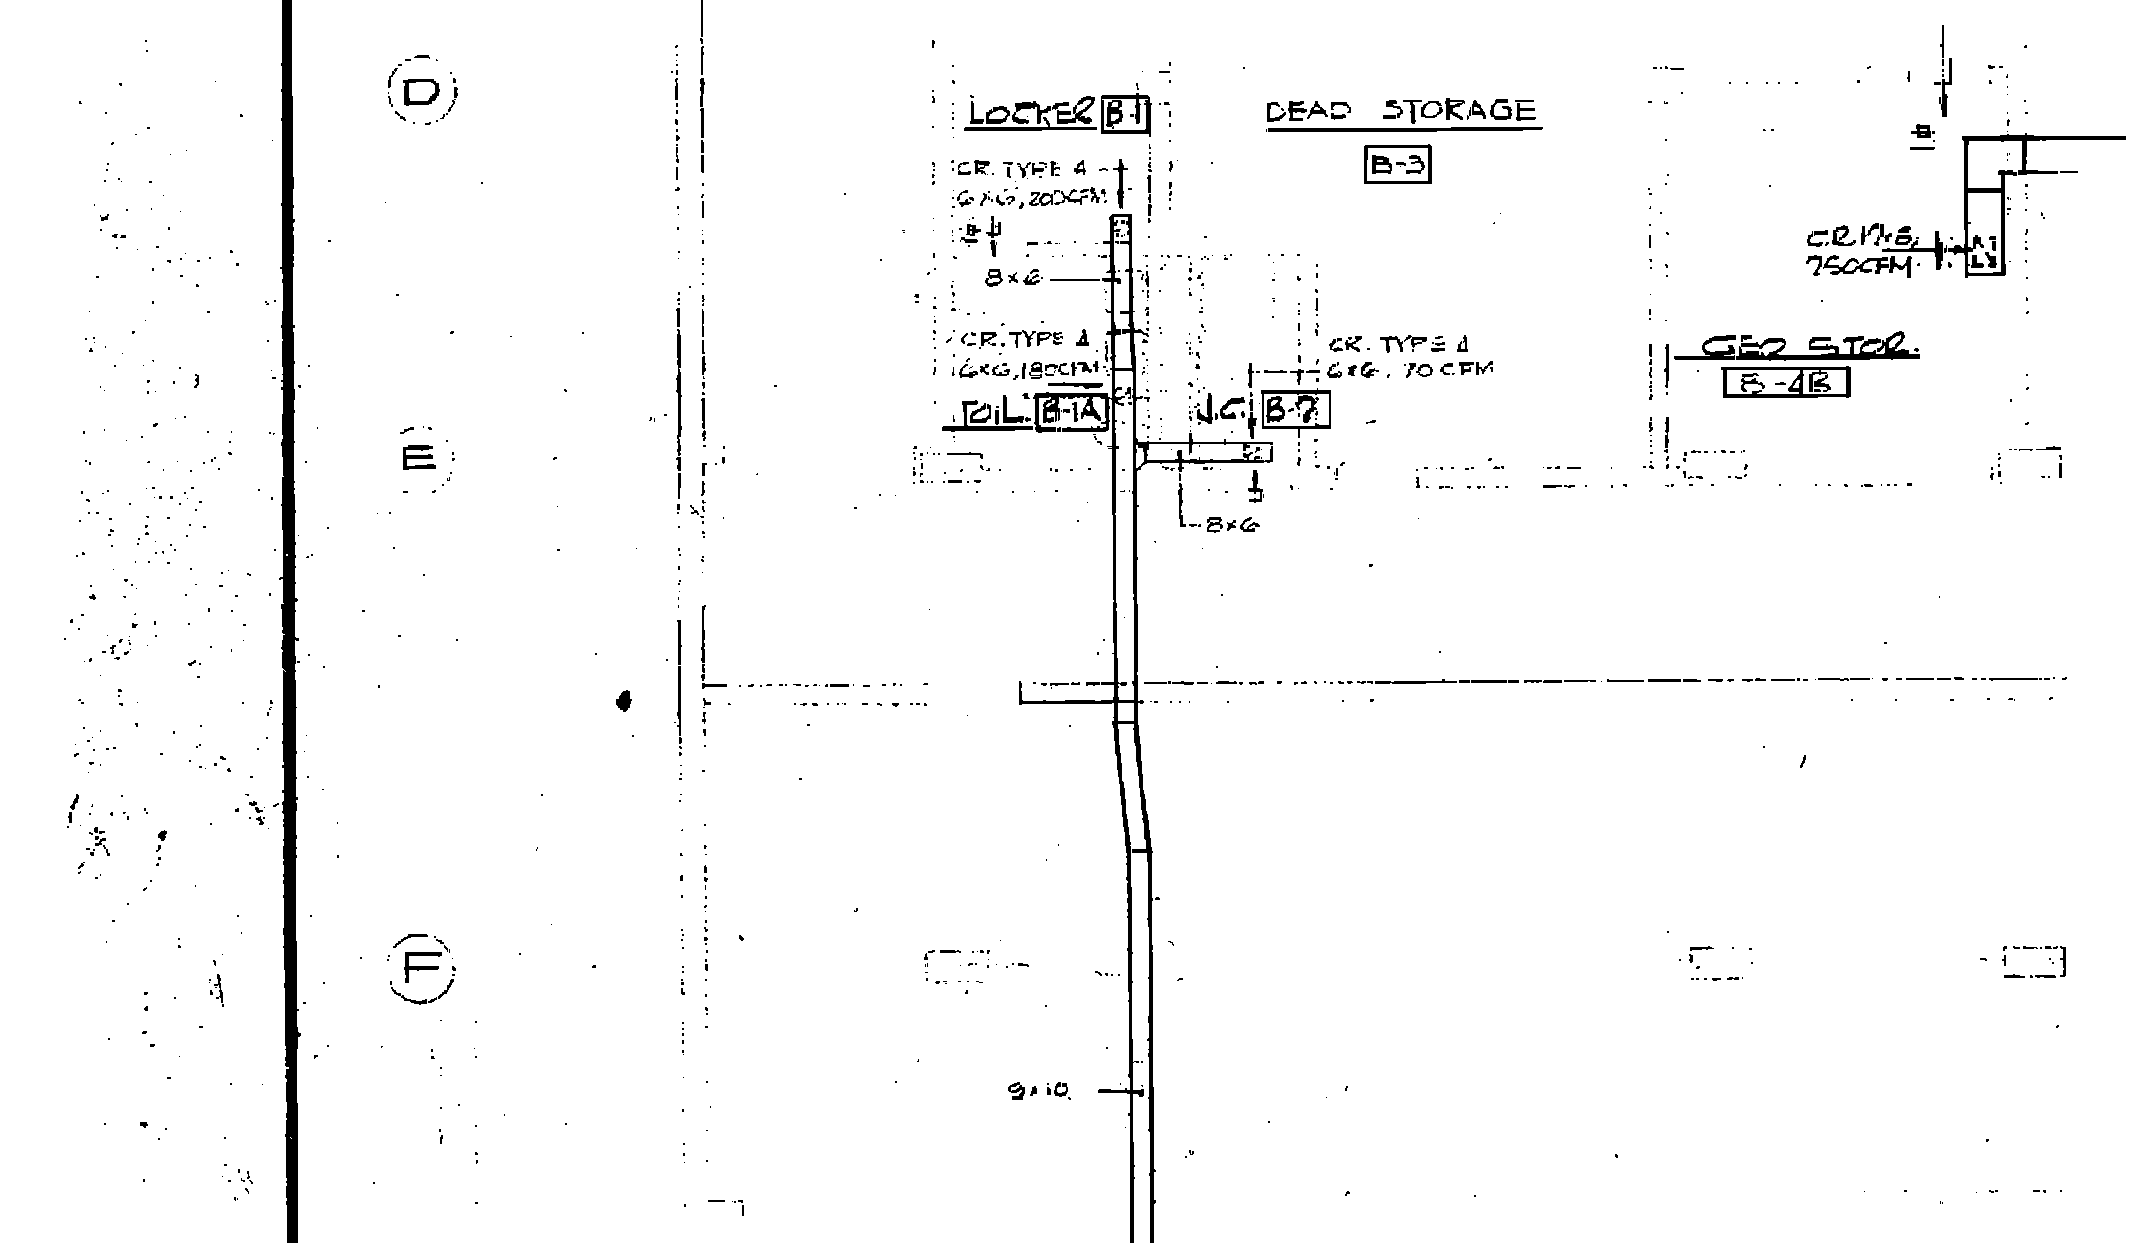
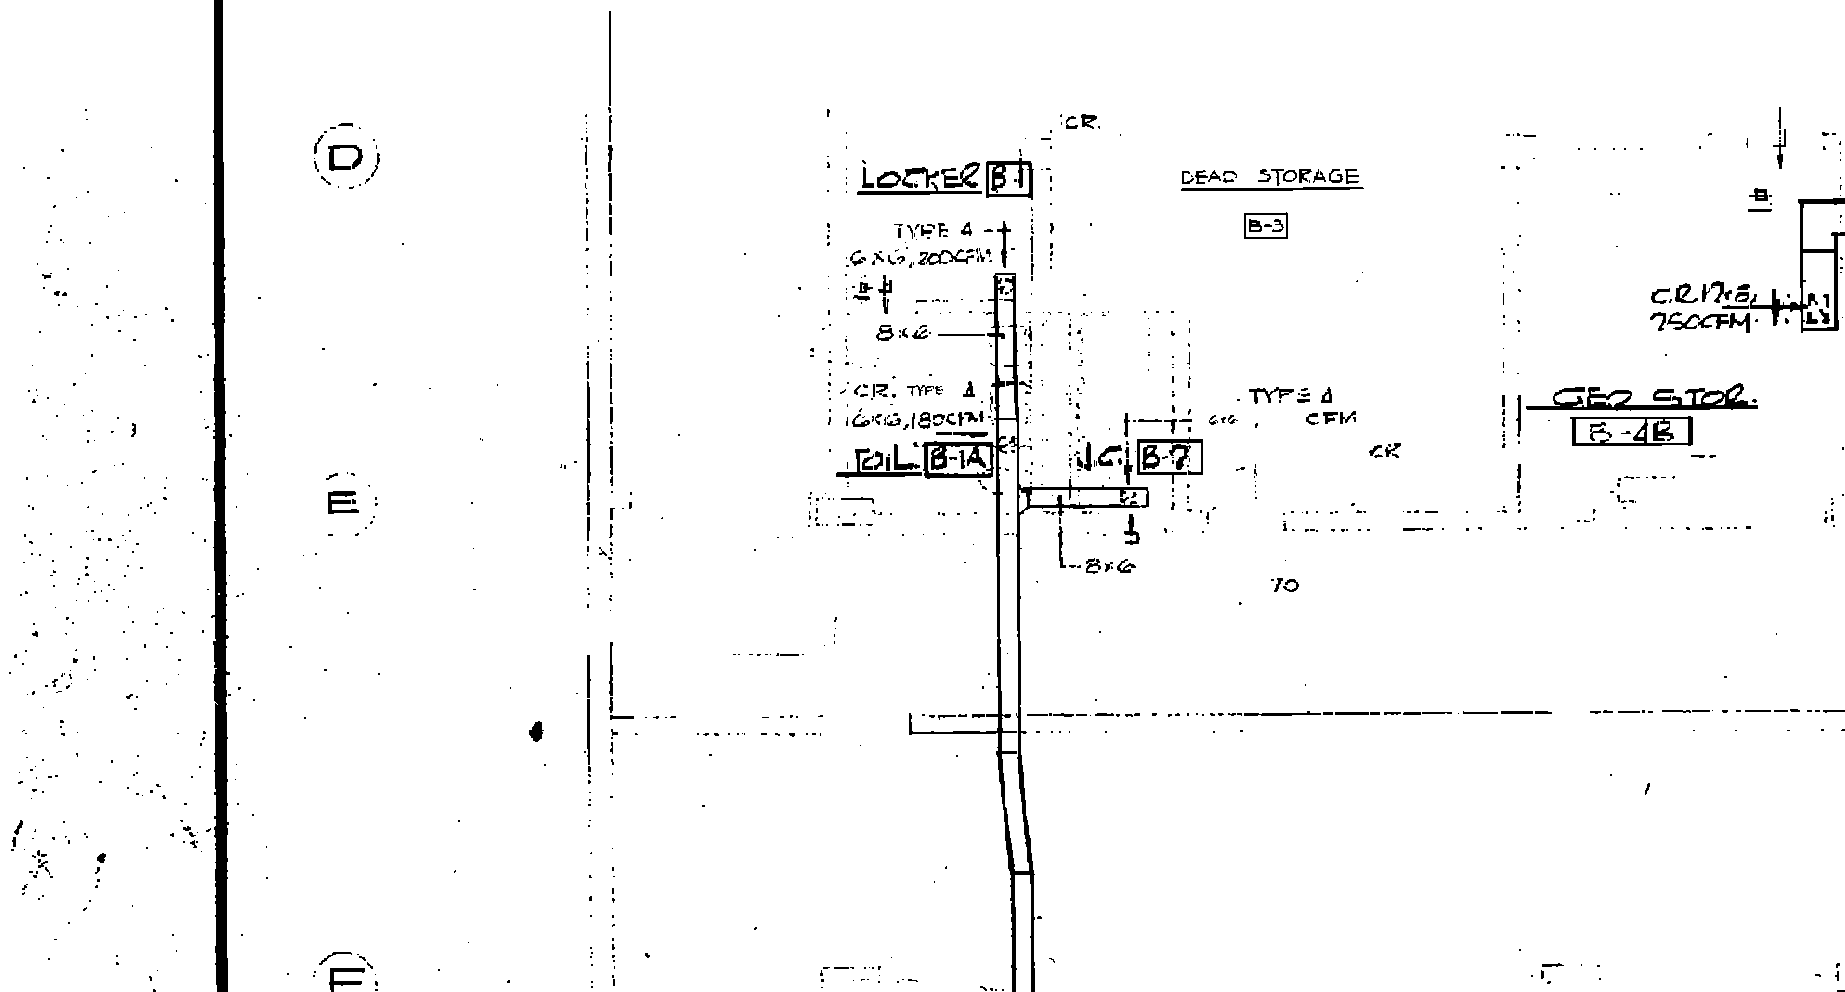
part: (1942, 70) -> (1779, 137), size x0.7
part: (1404, 114) -> (1272, 179), size x0.7
part: (1397, 163) -> (1265, 225), size x0.7
part: (972, 167) -> (1079, 121), moved
part: (1035, 338) -> (924, 390), size x0.7
part: (1345, 343) -> (1385, 450), moved
part: (1352, 369) -> (1223, 419), size x0.6
part: (1418, 370) -> (1285, 585), moved
part: (1650, 435) -> (1255, 481), moved
part: (1701, 476) -> (1634, 500), moved
part: (679, 593) -> (835, 630), moved
line: (1720, 680) -> (1702, 456), moved
part: (816, 685) -> (767, 654), moved

